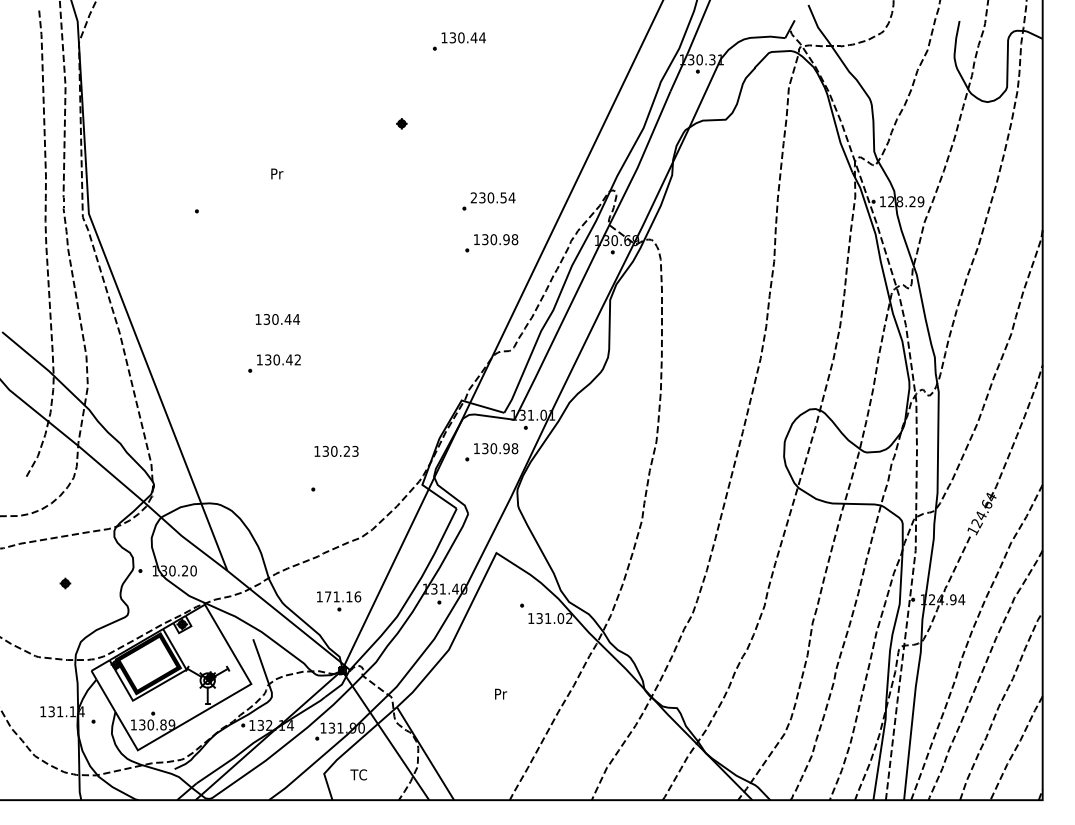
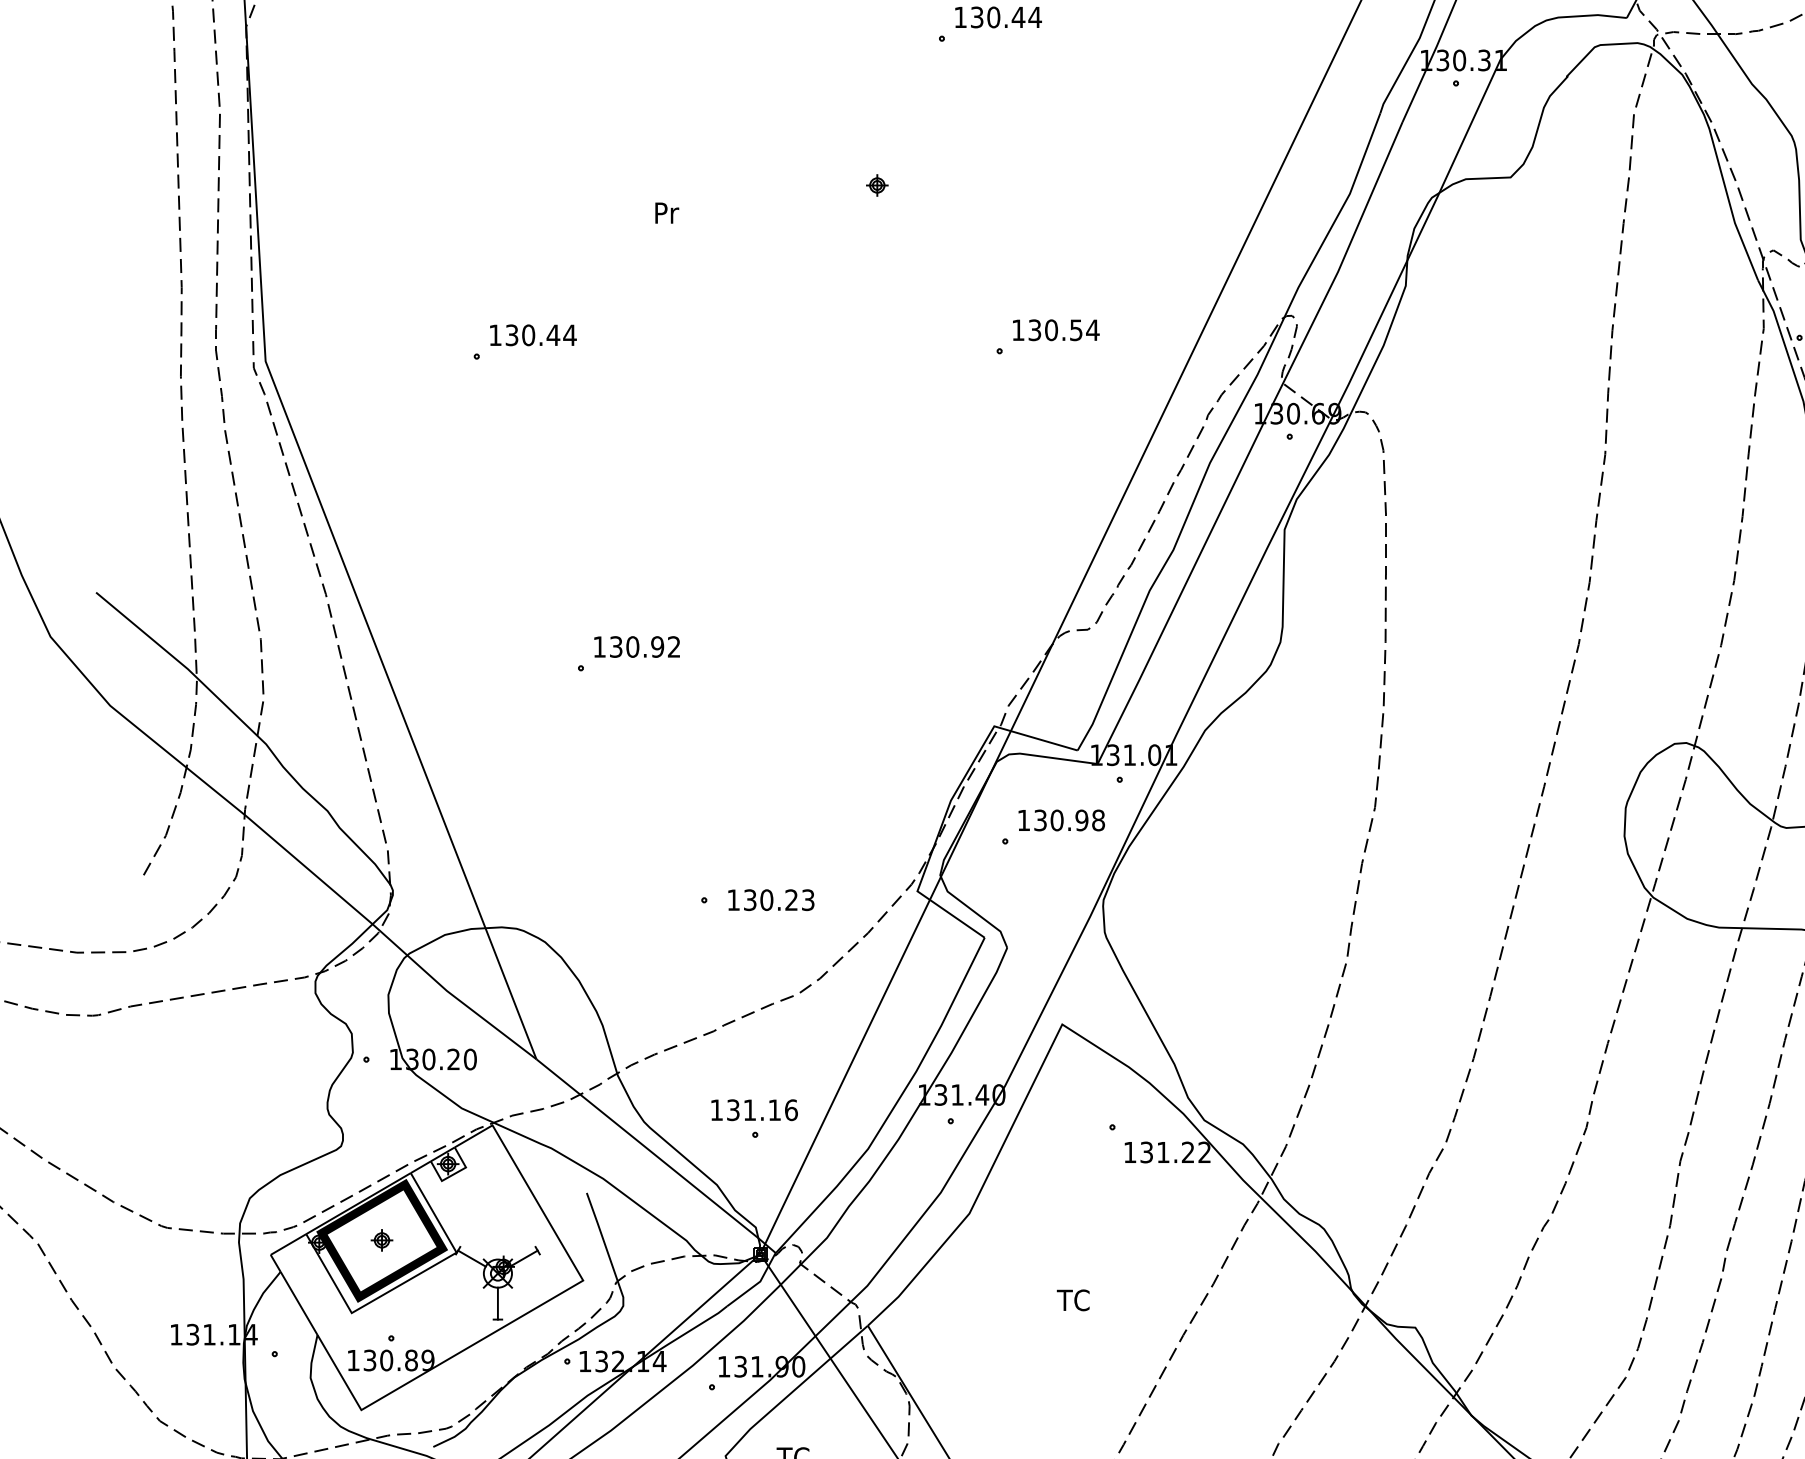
text: (277, 173) -> (667, 212), moved
text: (473, 197) -> (1017, 329), 230.54 -> 130.54
part: (491, 243) -> (1052, 419), removed
text: (277, 319) -> (532, 335), moved
text: (289, 359) -> (657, 646), 130.42 -> 130.92
text: (336, 450) -> (771, 898), moved
part: (65, 583) -> (382, 1240), moved
text: (328, 596) -> (733, 1109), 171.16 -> 131.16
text: (560, 618) -> (1187, 1152), 131.02 -> 131.22
text: (501, 693) -> (1072, 1299), Pr -> TC

